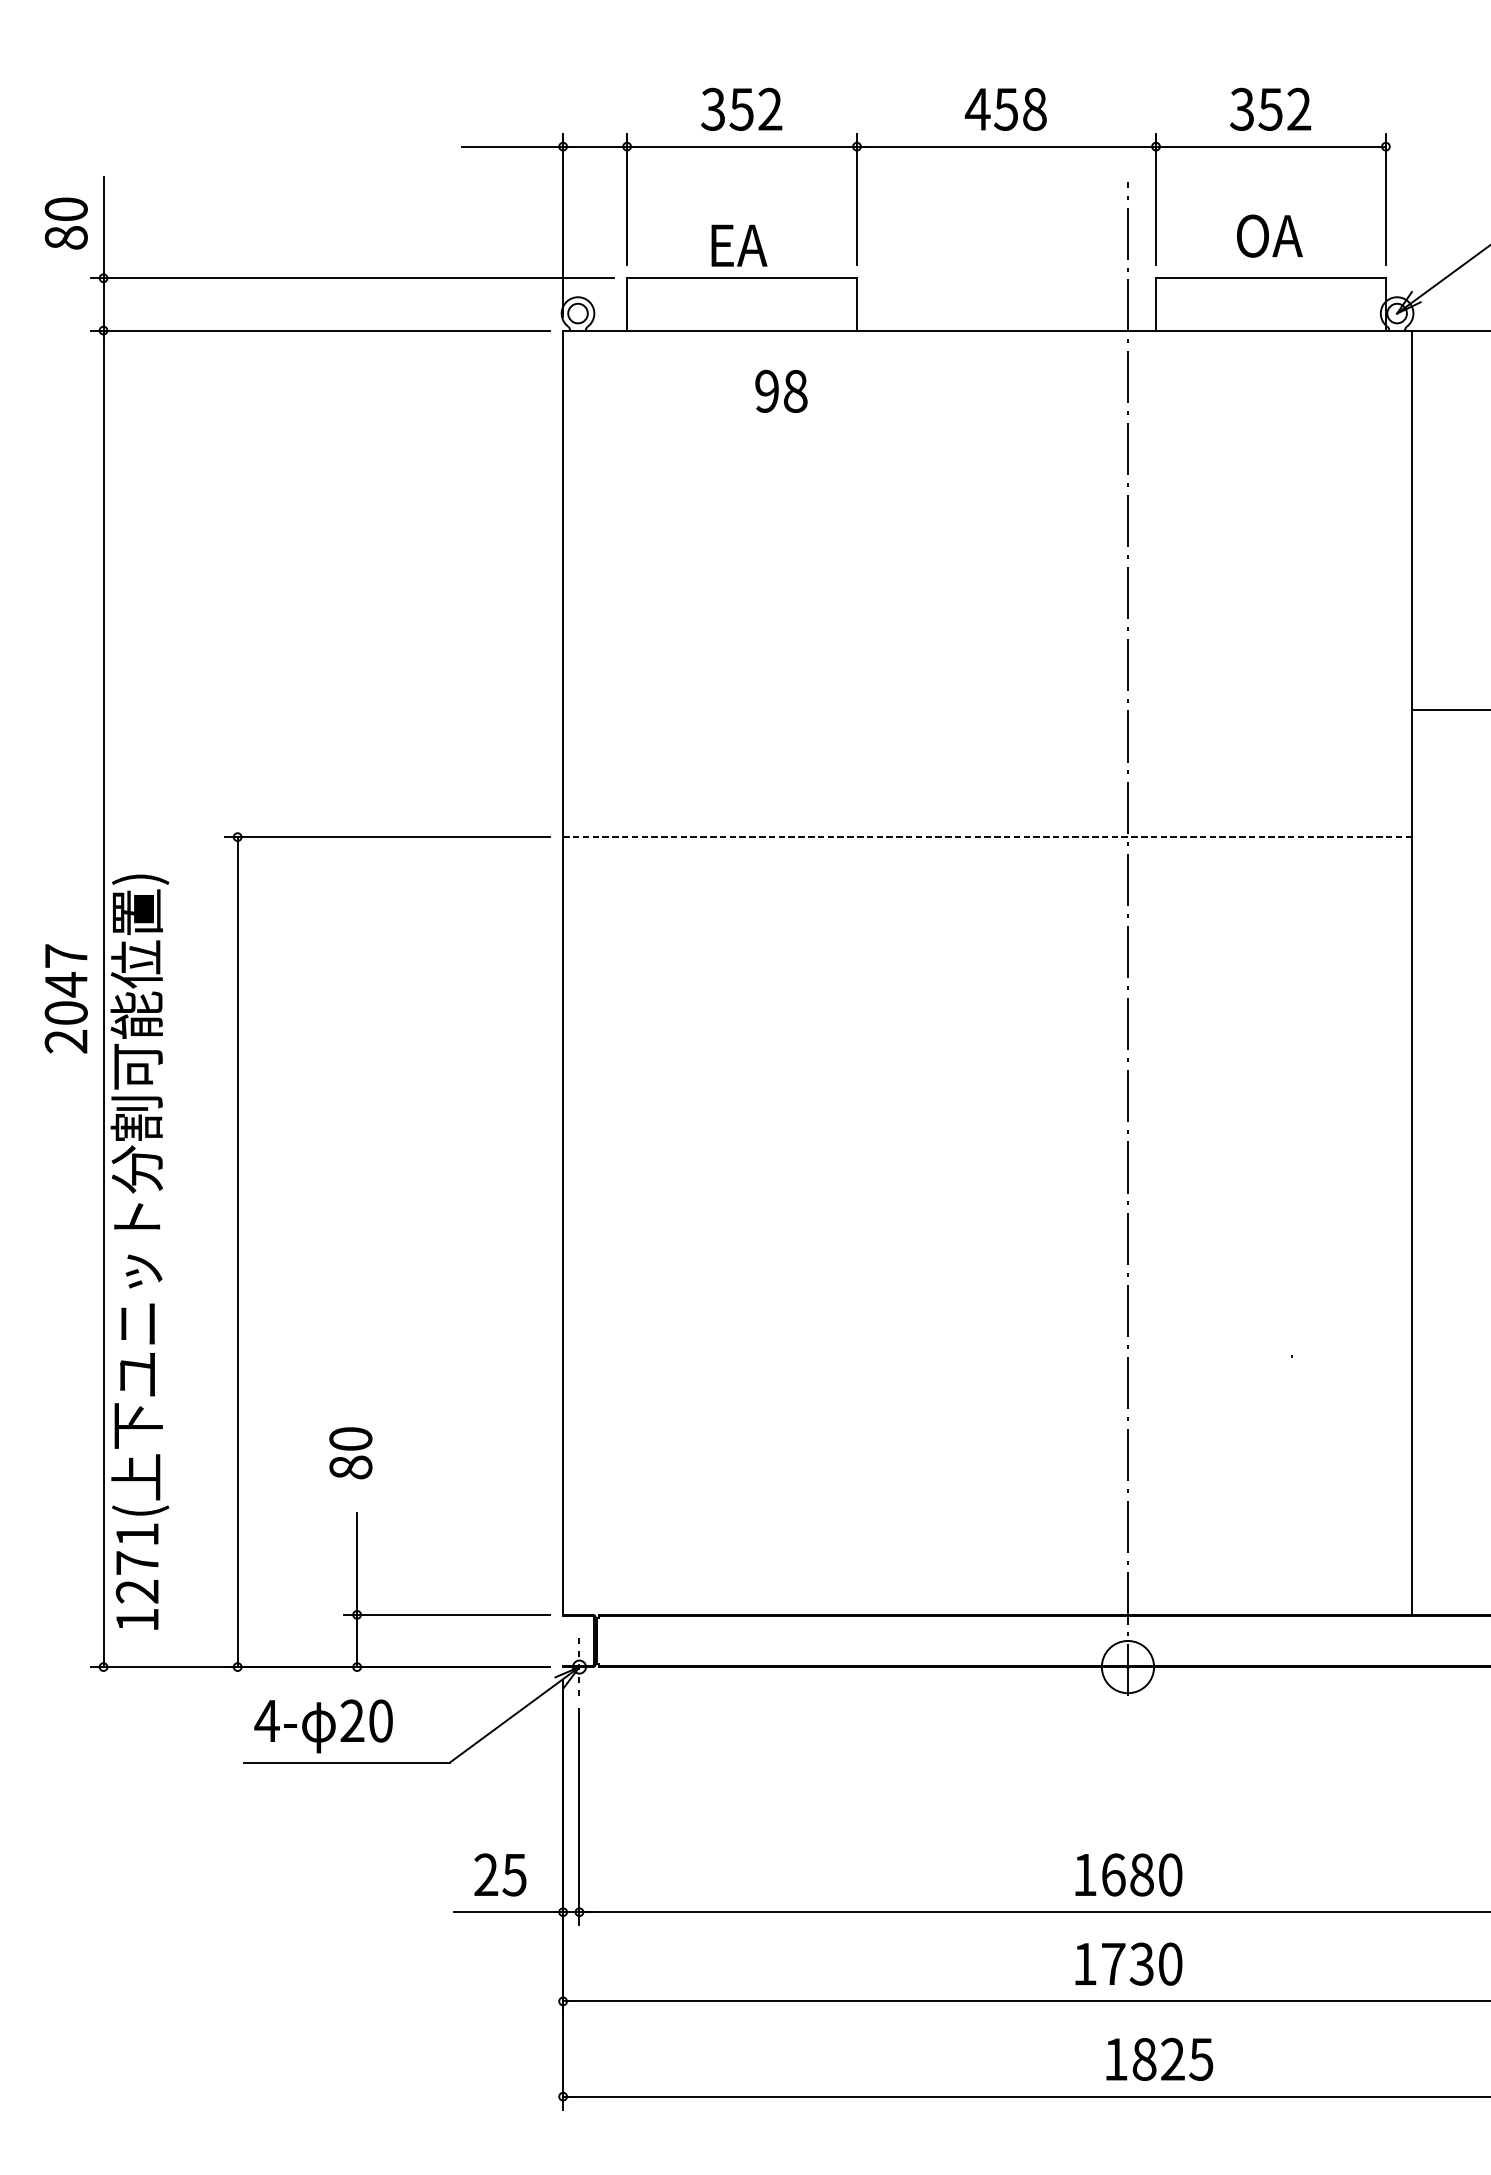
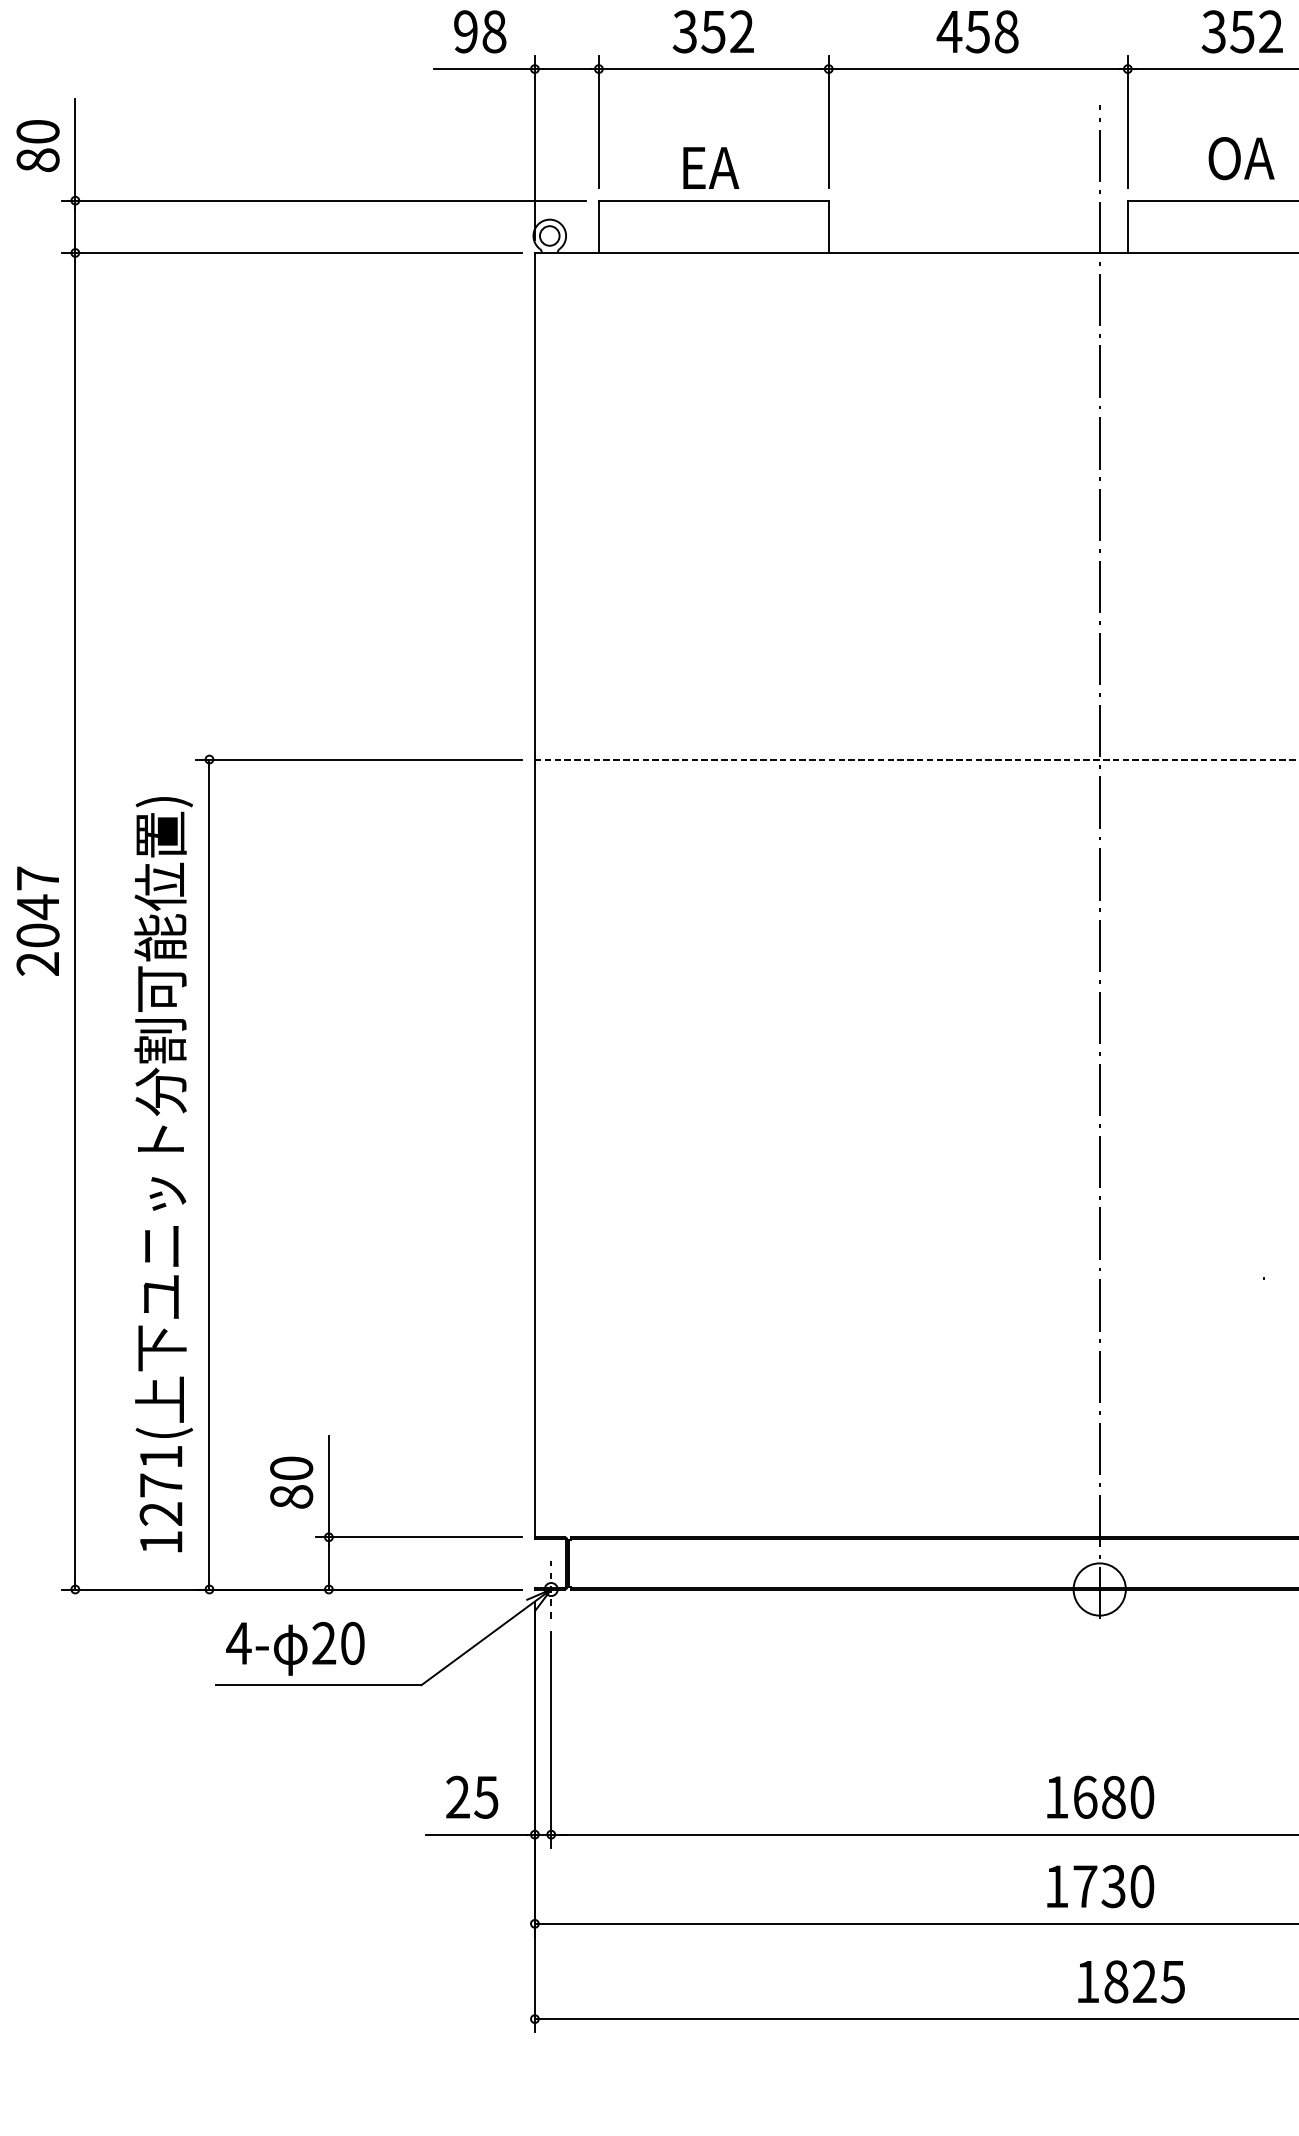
text: (781, 390) -> (480, 30), moved
text: (139, 1251) -> (163, 1173), moved
text: (350, 1453) -> (291, 1482), moved

